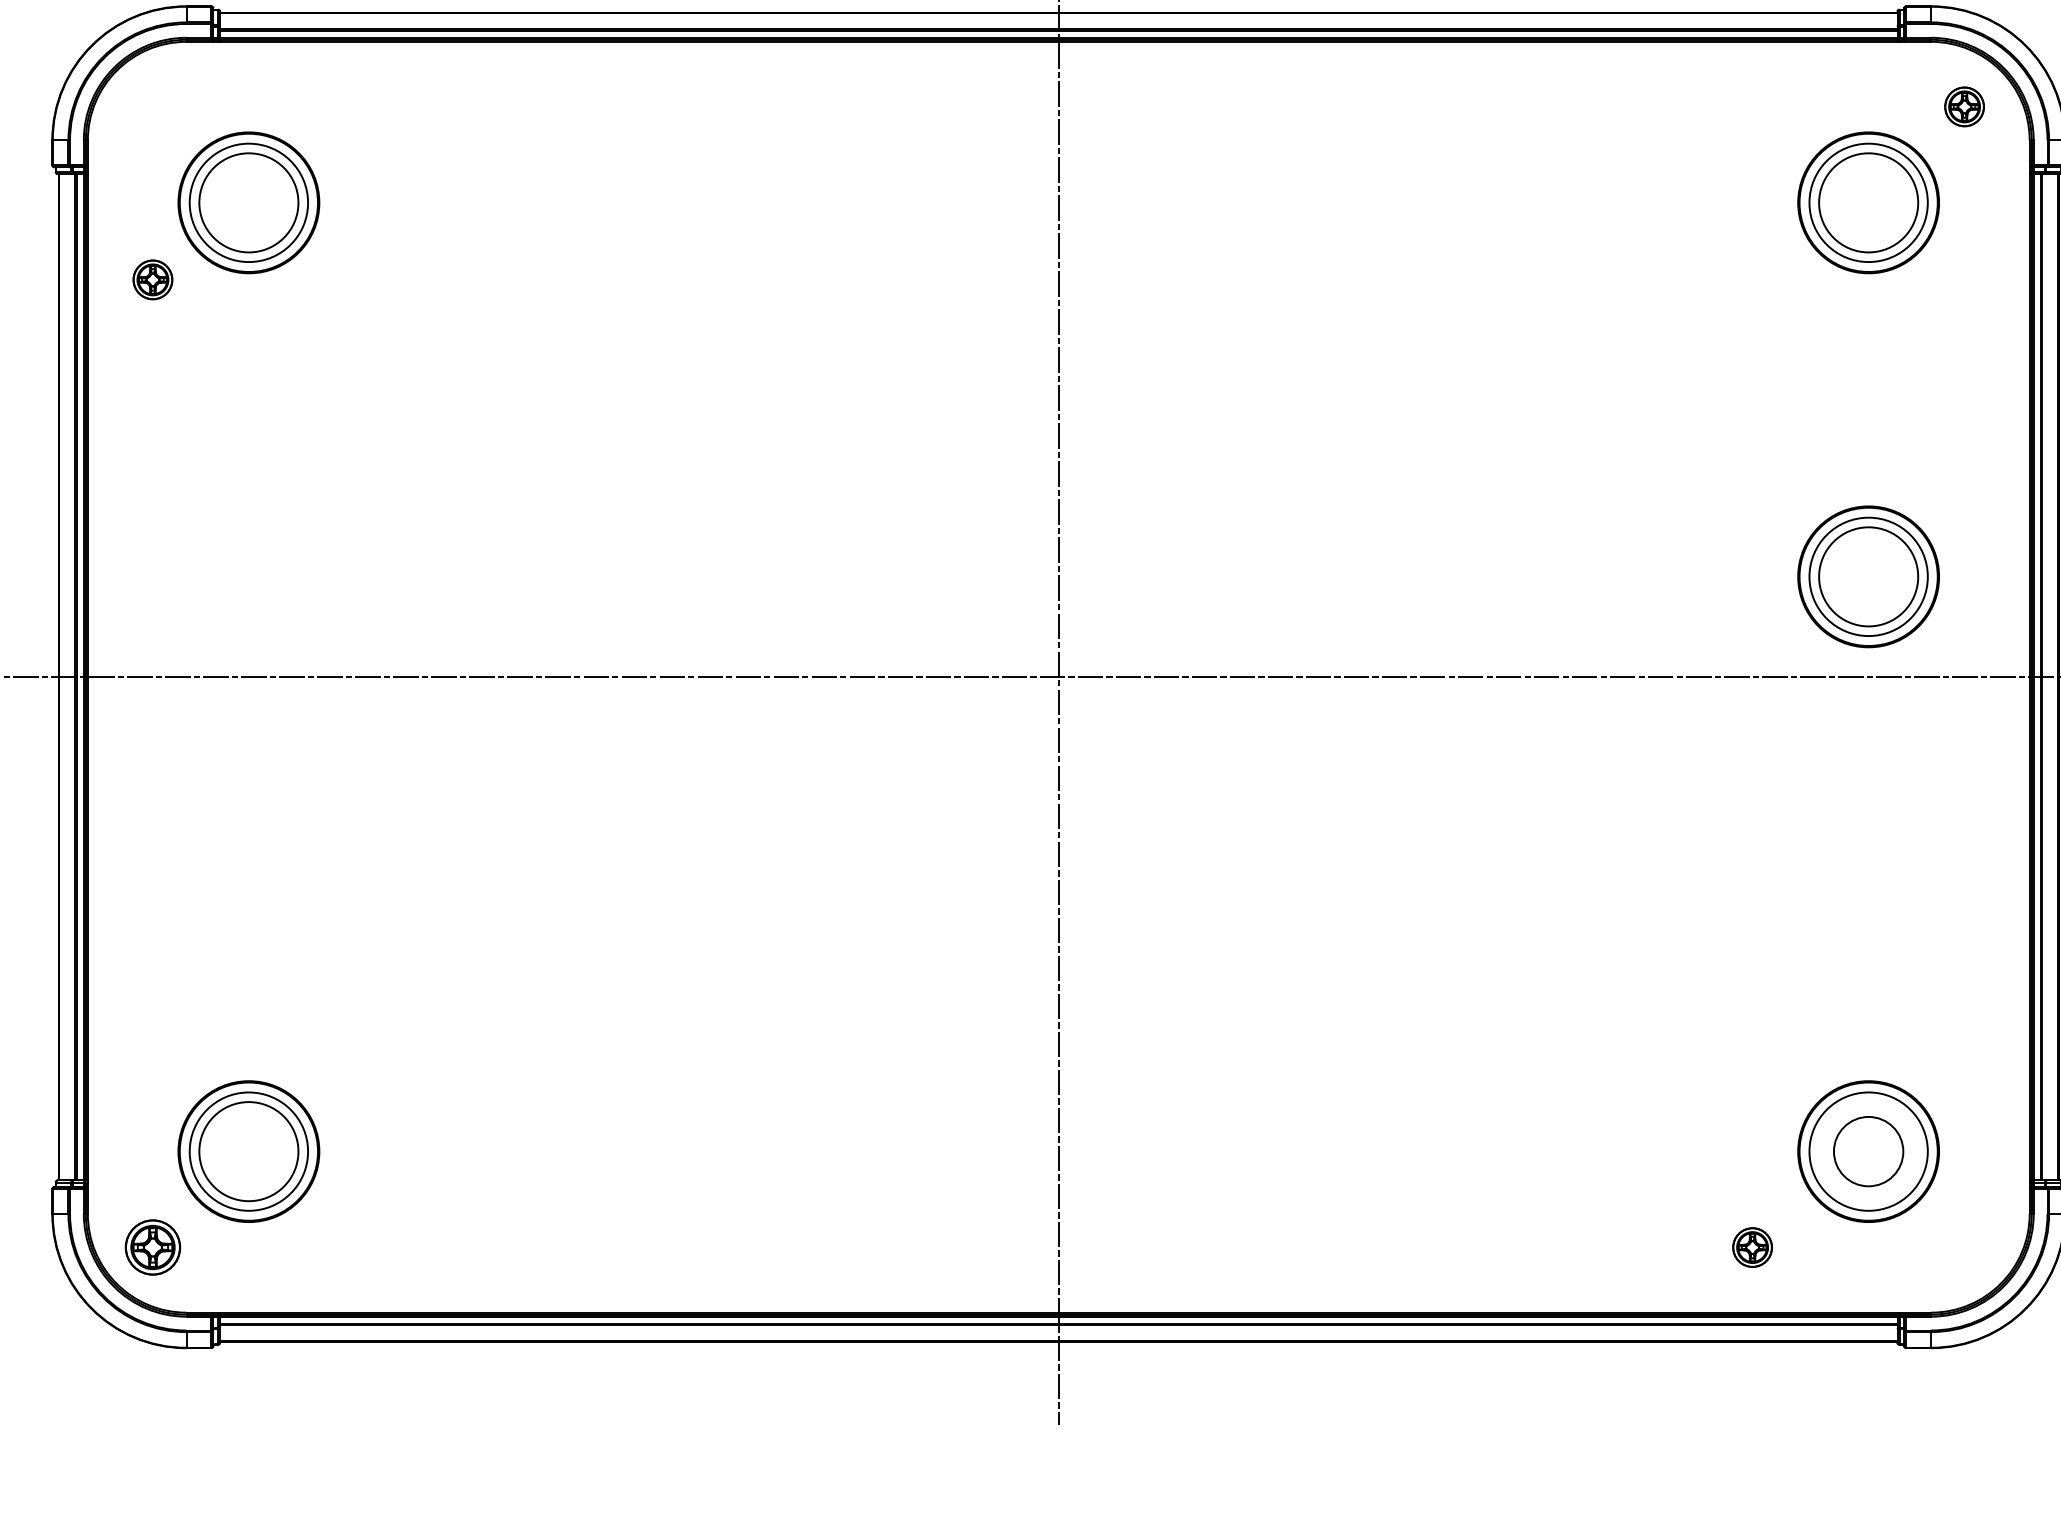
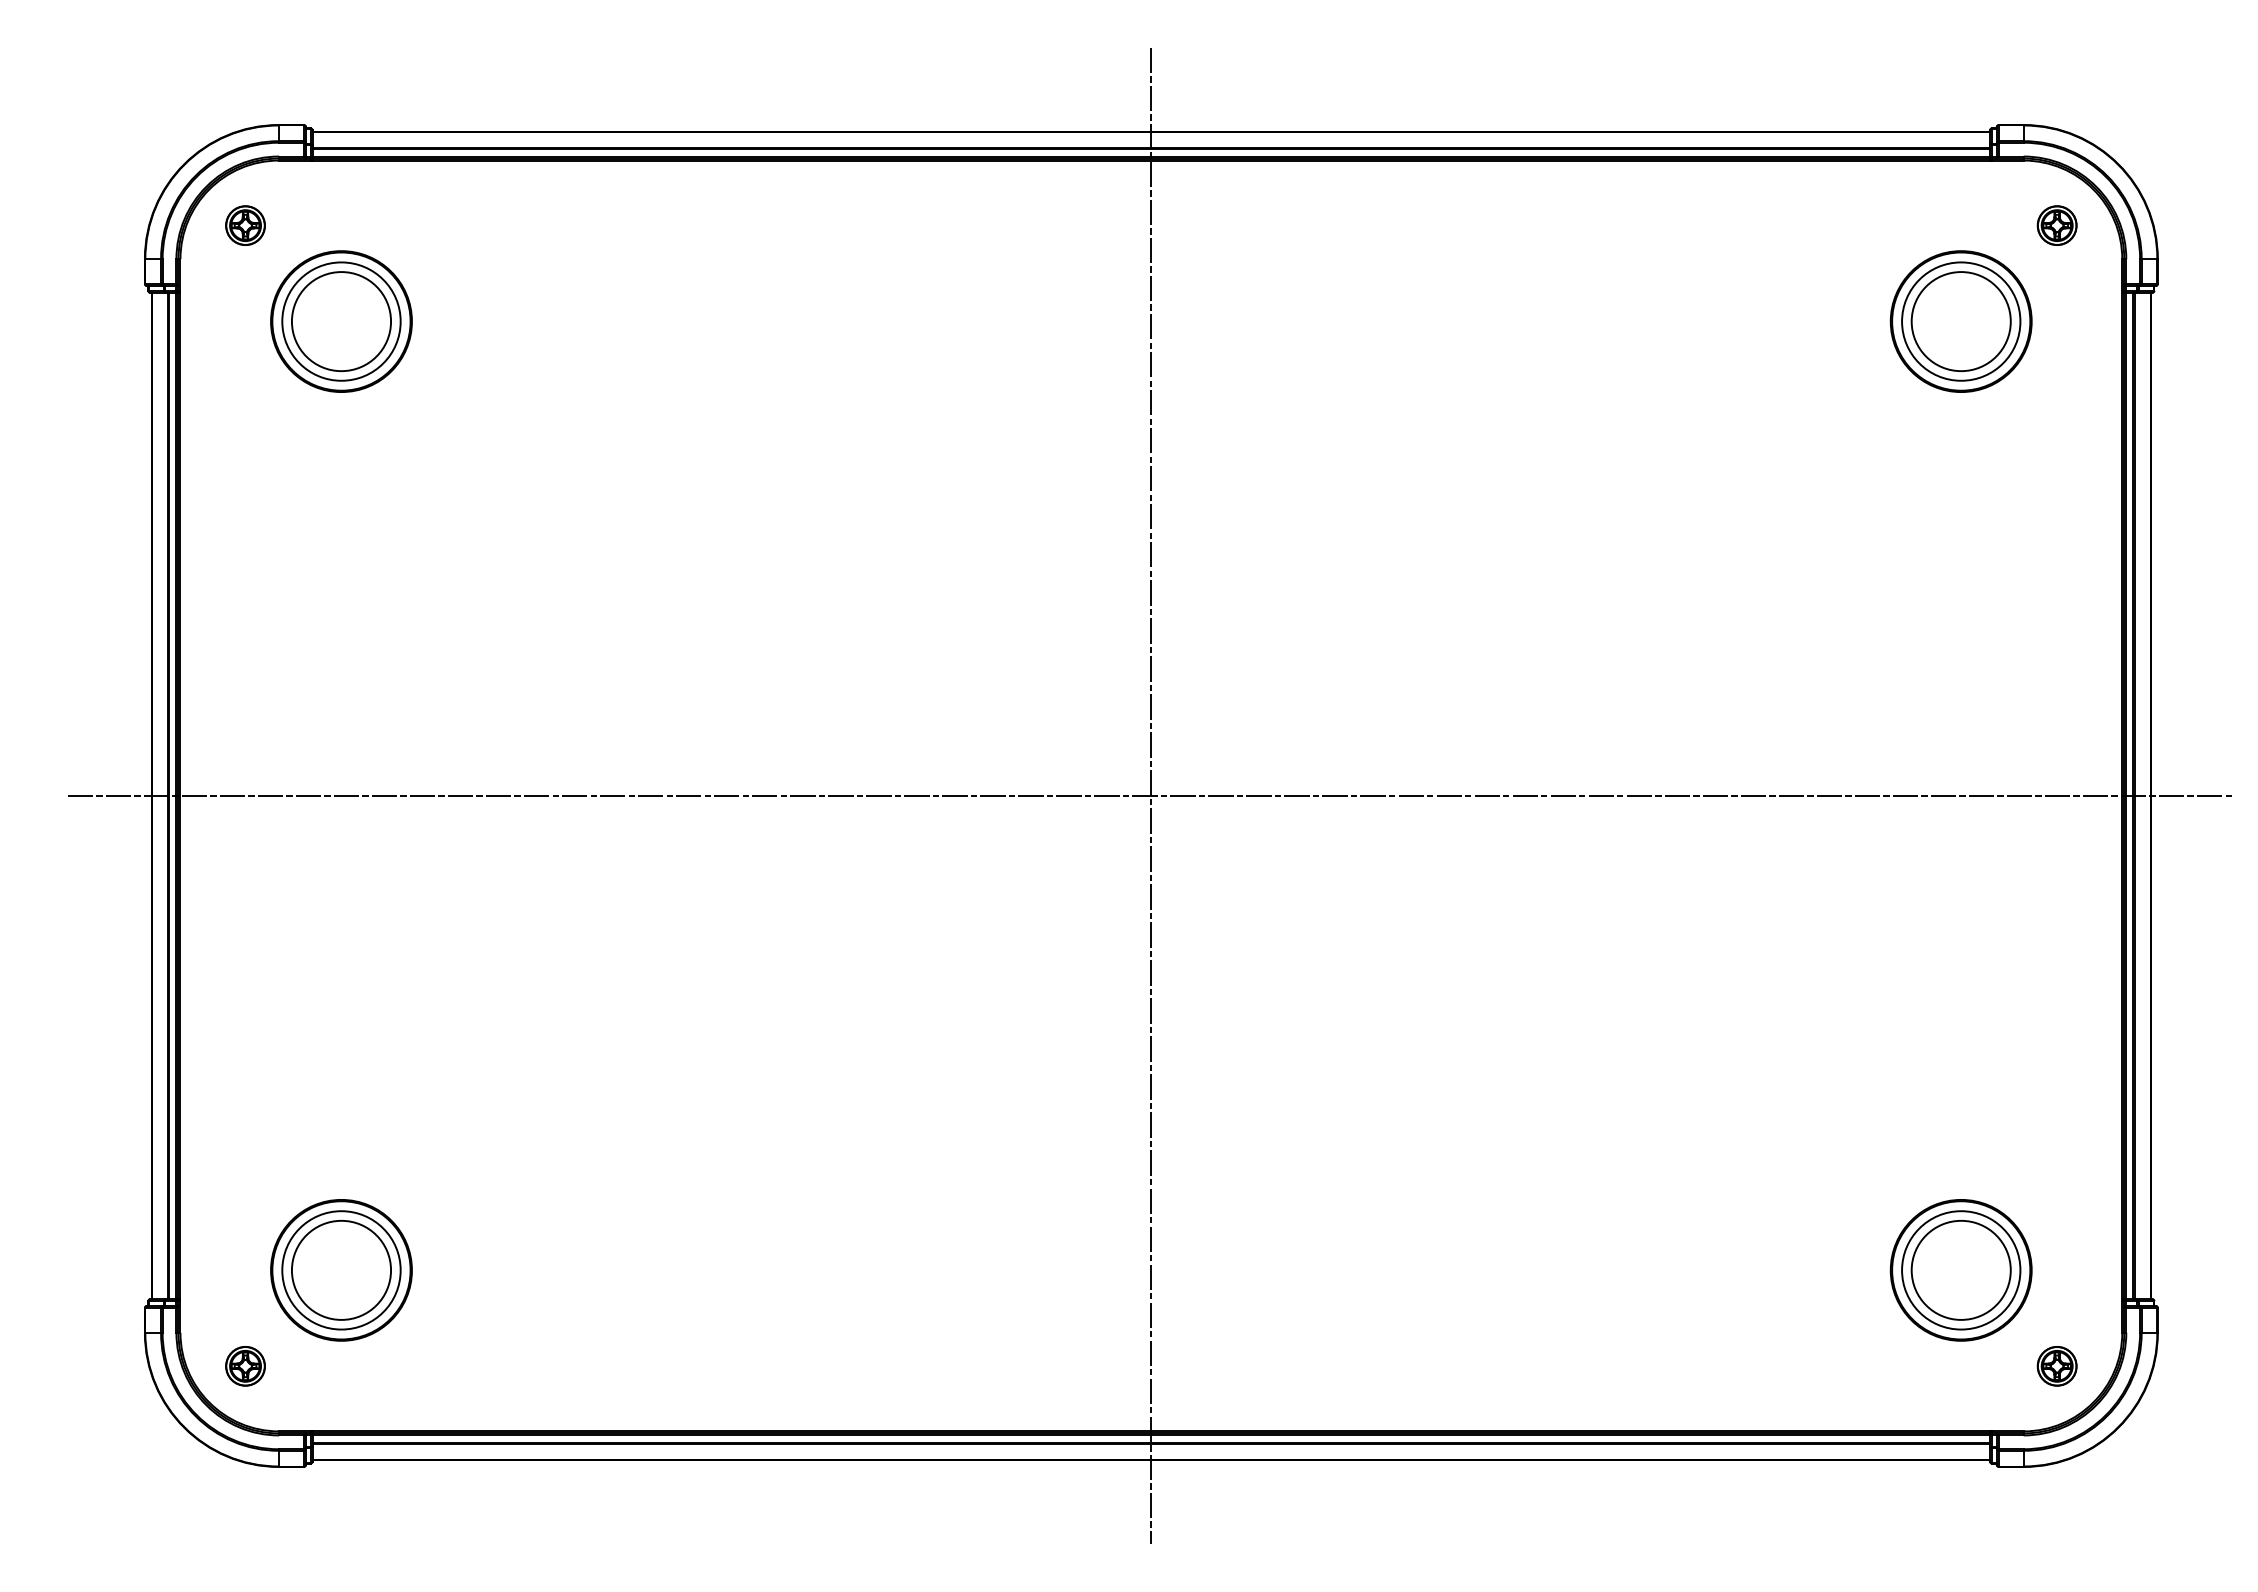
part: (152, 279) -> (245, 225), moved
part: (1867, 576) -> (1960, 695), removed
circle: (1867, 1150) -> (1960, 1269), size x1.43
part: (152, 1247) -> (245, 1366), size x0.71
part: (1751, 1247) -> (2056, 1366), moved

